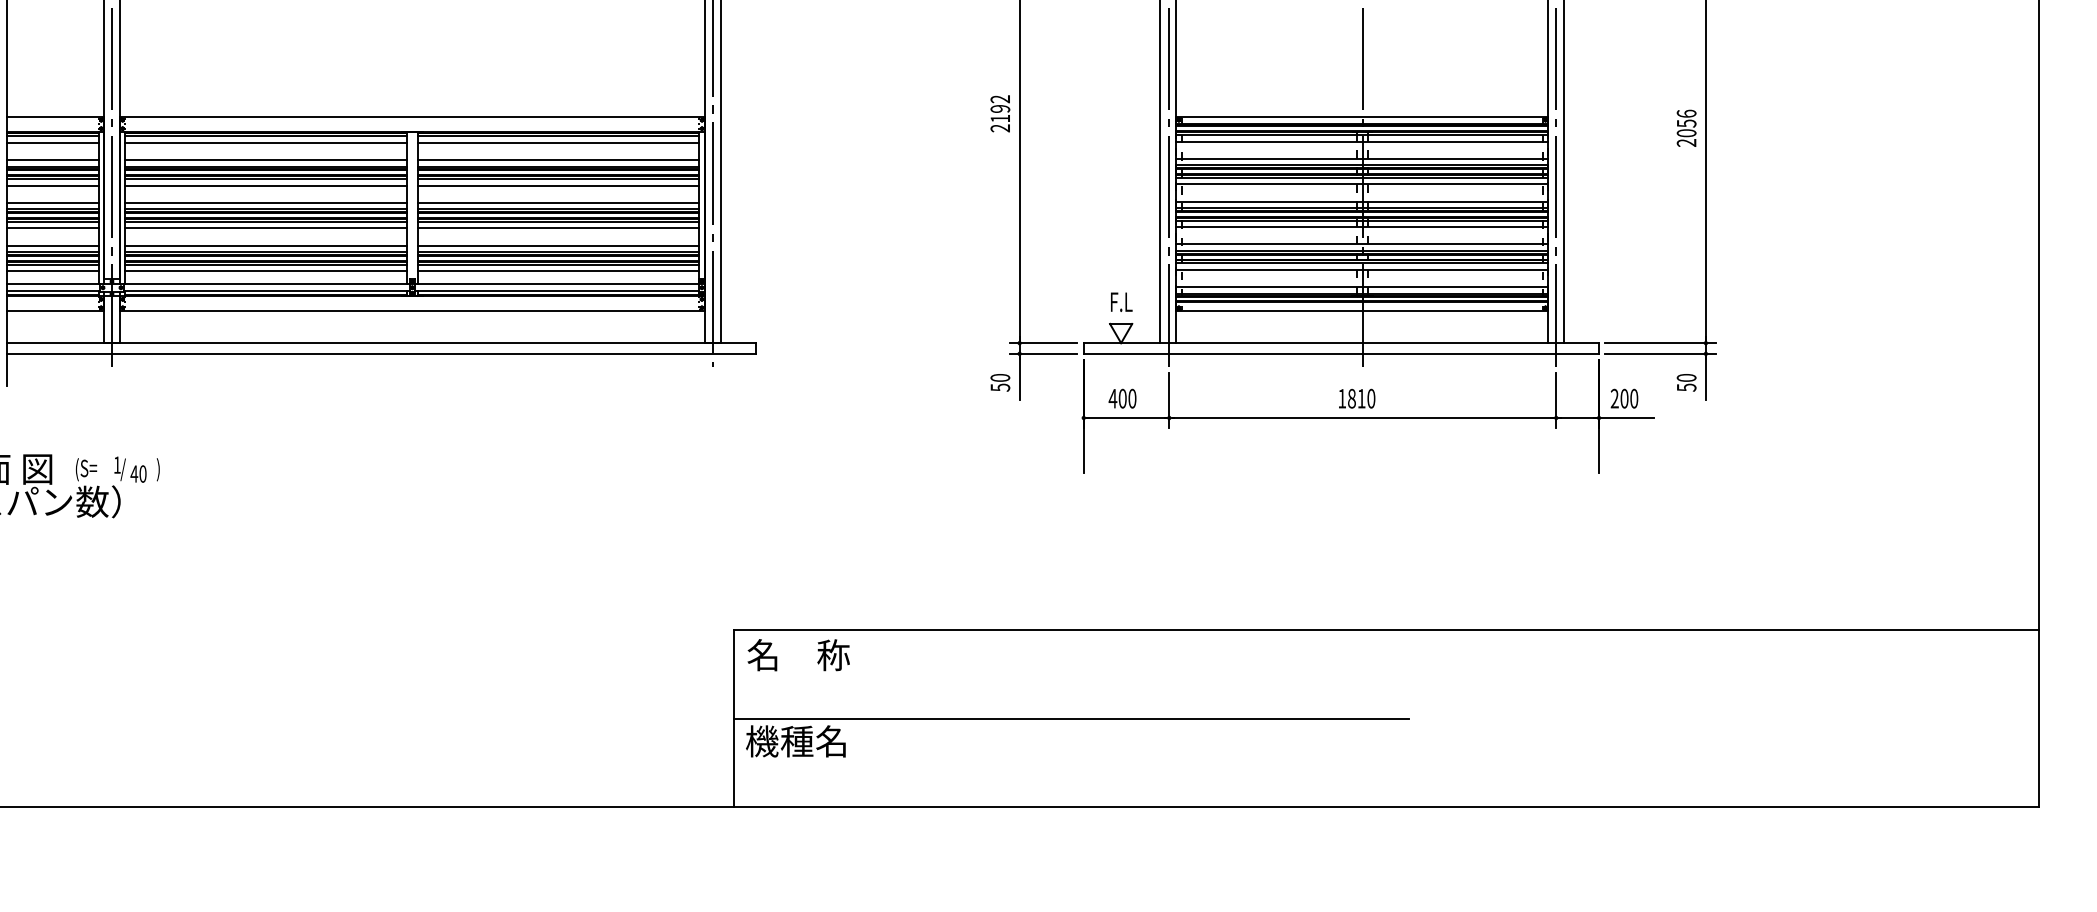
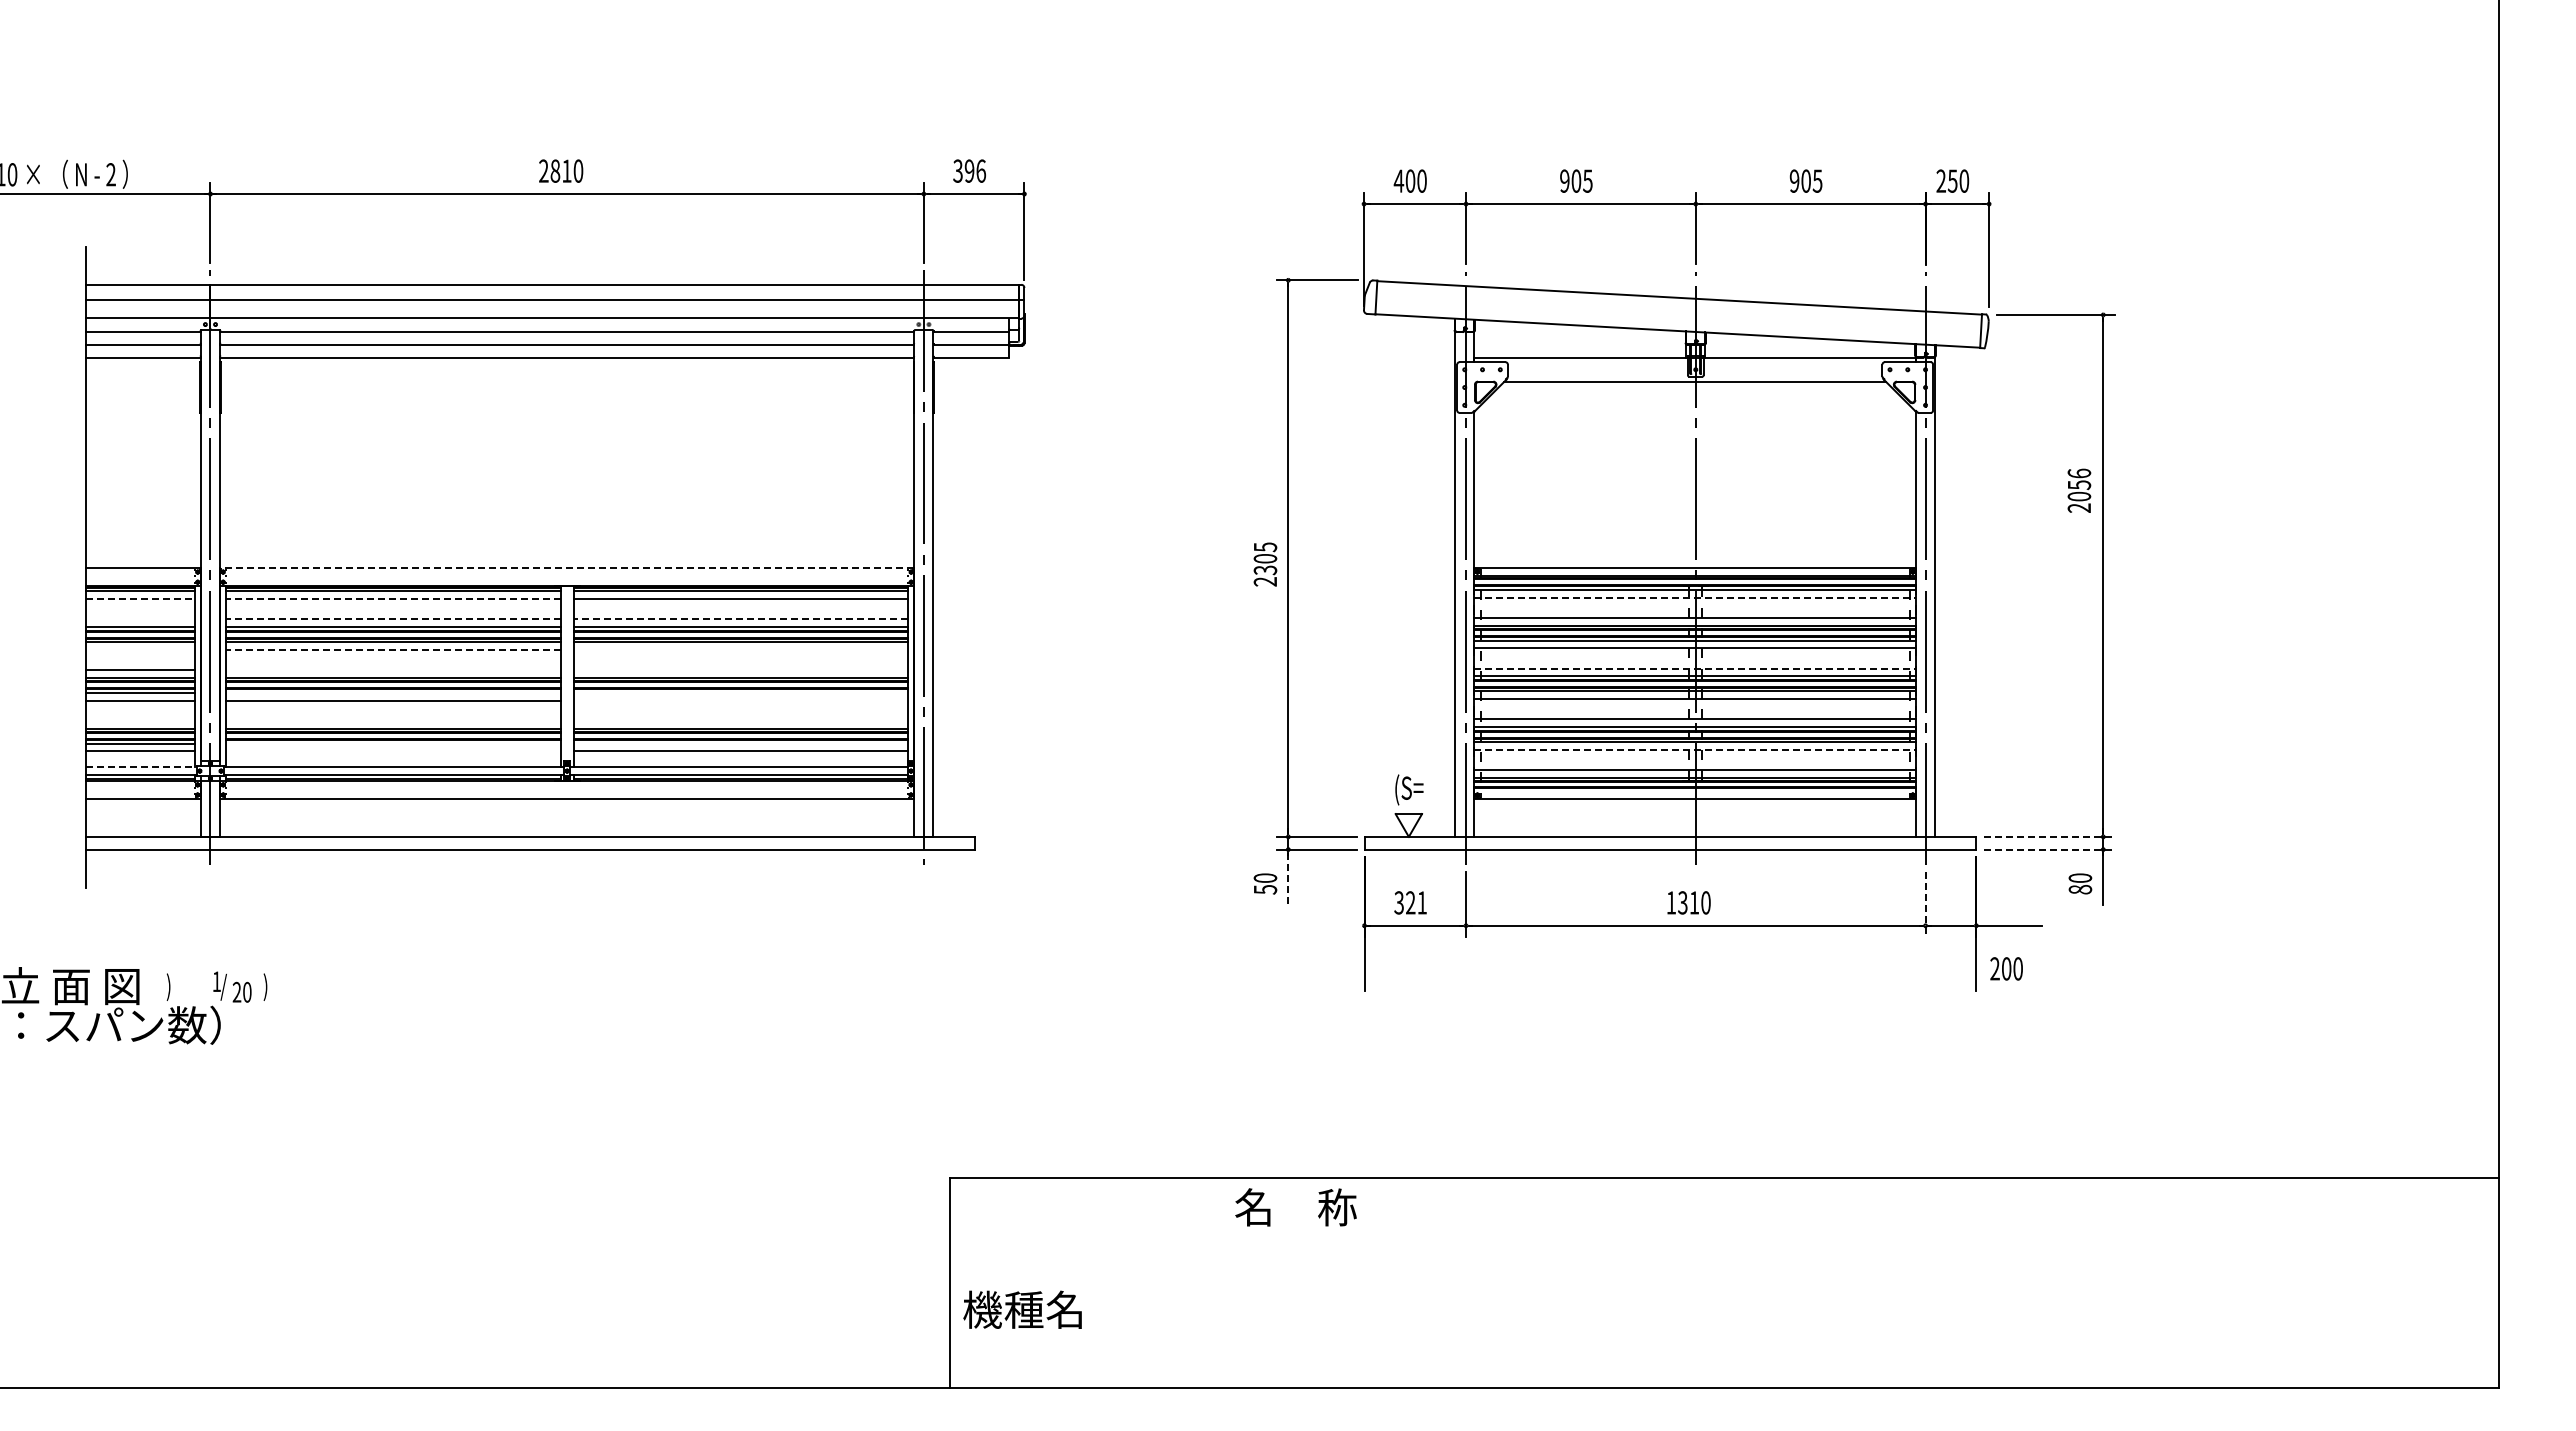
text: (1000, 108) -> (1265, 558), 2192 -> 2305
line: (411, 117) -> (566, 568), solid -> dashed
text: (1686, 128) -> (2079, 490), moved
line: (1362, 141) -> (1695, 597), solid -> dashed
line: (53, 143) -> (140, 599), solid -> dashed
line: (266, 143) -> (393, 599), solid -> dashed
line: (53, 160) -> (140, 619), removed
line: (266, 160) -> (393, 619), solid -> dashed
line: (558, 160) -> (740, 619), solid -> dashed
line: (53, 185) -> (140, 649), removed
line: (266, 185) -> (393, 649), solid -> dashed
line: (558, 185) -> (740, 649), removed
line: (1362, 201) -> (1695, 668), solid -> dashed
line: (266, 203) -> (393, 670), removed
line: (558, 203) -> (740, 670), removed
line: (266, 221) -> (393, 692), removed
line: (558, 221) -> (740, 692), removed
line: (558, 228) -> (740, 700), removed
line: (53, 245) -> (140, 721), removed
line: (266, 245) -> (393, 721), removed
line: (558, 245) -> (740, 721), removed
line: (266, 264) -> (393, 743), removed
line: (558, 264) -> (740, 743), removed
line: (1362, 269) -> (1695, 749), solid -> dashed
line: (266, 271) -> (393, 751), removed
line: (53, 284) -> (141, 767), solid -> dashed
text: (1121, 303) -> (1409, 789), F.L -> (S=
line: (1660, 342) -> (2049, 836), solid -> dashed
line: (1660, 353) -> (2049, 849), solid -> dashed
line: (1019, 379) -> (1288, 879), solid -> dashed
text: (1686, 387) -> (2080, 889), 50 -> 80
text: (1122, 398) -> (1410, 902), 400 -> 321
text: (1351, 398) -> (1682, 902), 1810 -> 1310
text: (1624, 398) -> (2006, 968), moved
line: (1556, 400) -> (1925, 905), solid -> dashed
text: (85, 469) -> (179, 986), (S= -> )
text: (133, 473) -> (236, 991), 40 -> 20
text: (798, 655) -> (1295, 1207), moved
line: (1071, 718) -> (1349, 1282), removed

